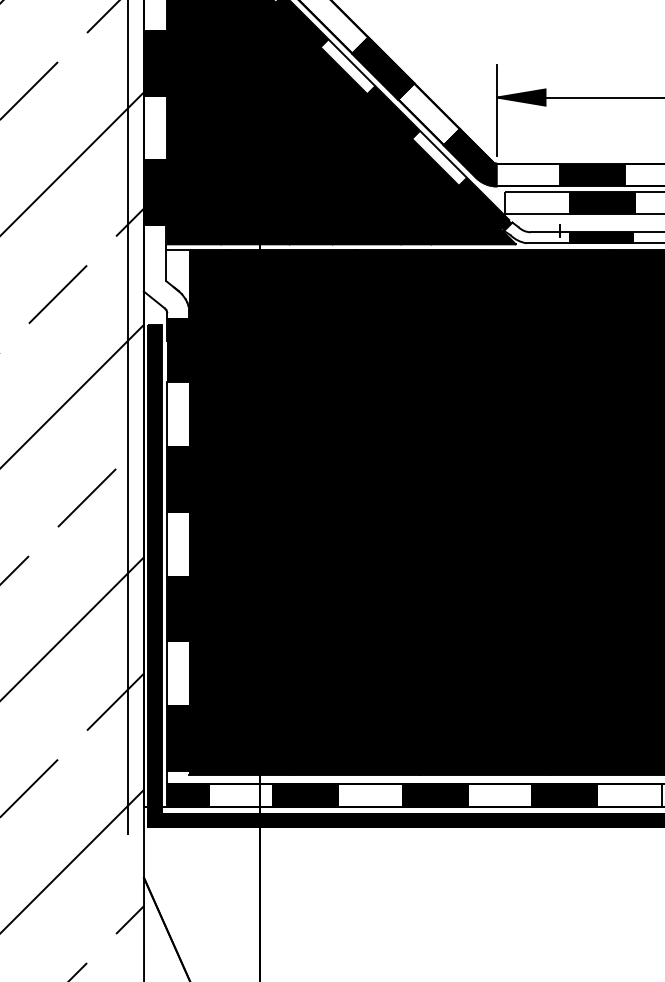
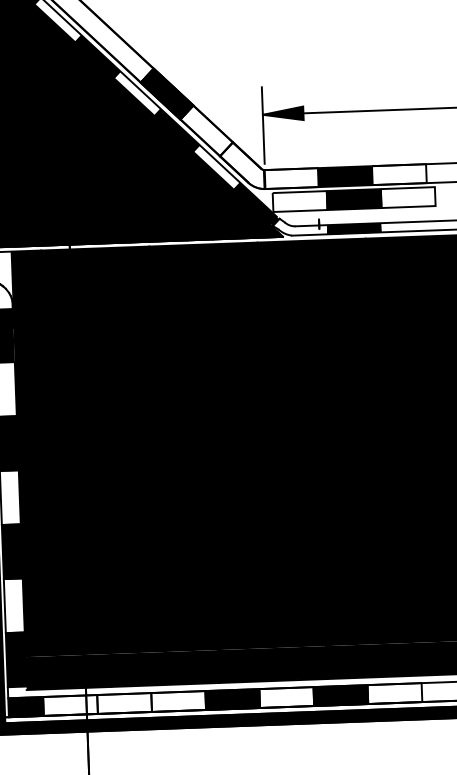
fill: (469, 157) -> (241, 165), removed
fill: (305, 795) -> (124, 703), removed

